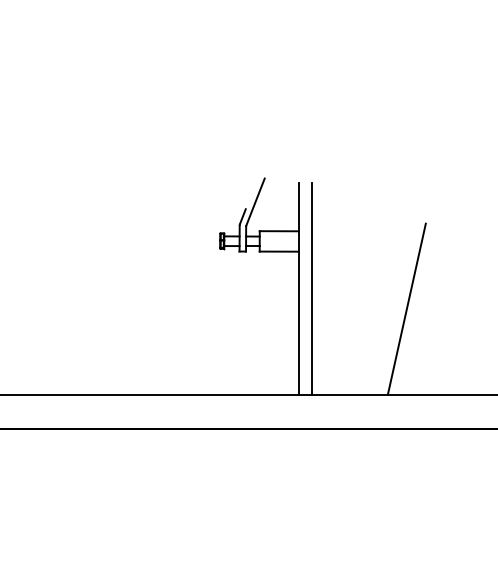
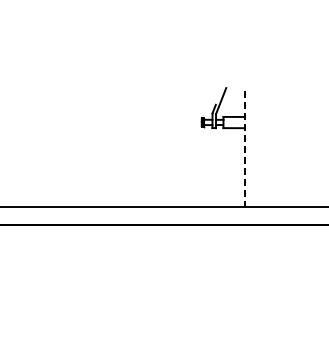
line: (312, 288) -> (252, 148), removed
line: (298, 290) -> (244, 149), solid -> dashed
line: (405, 308) -> (303, 159), removed

